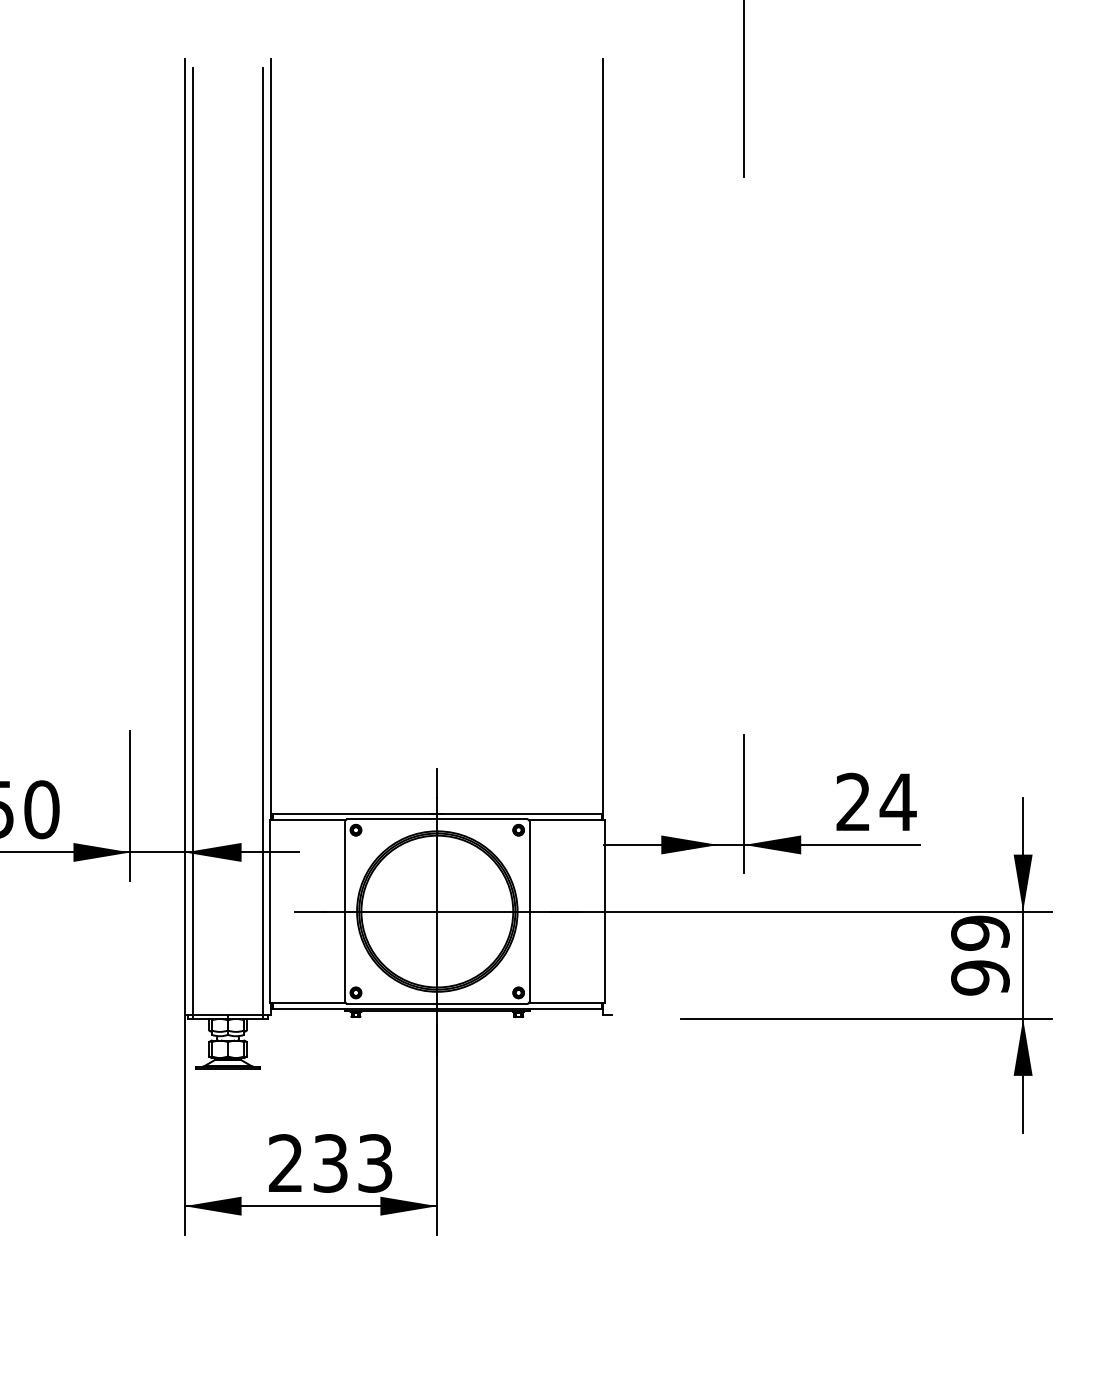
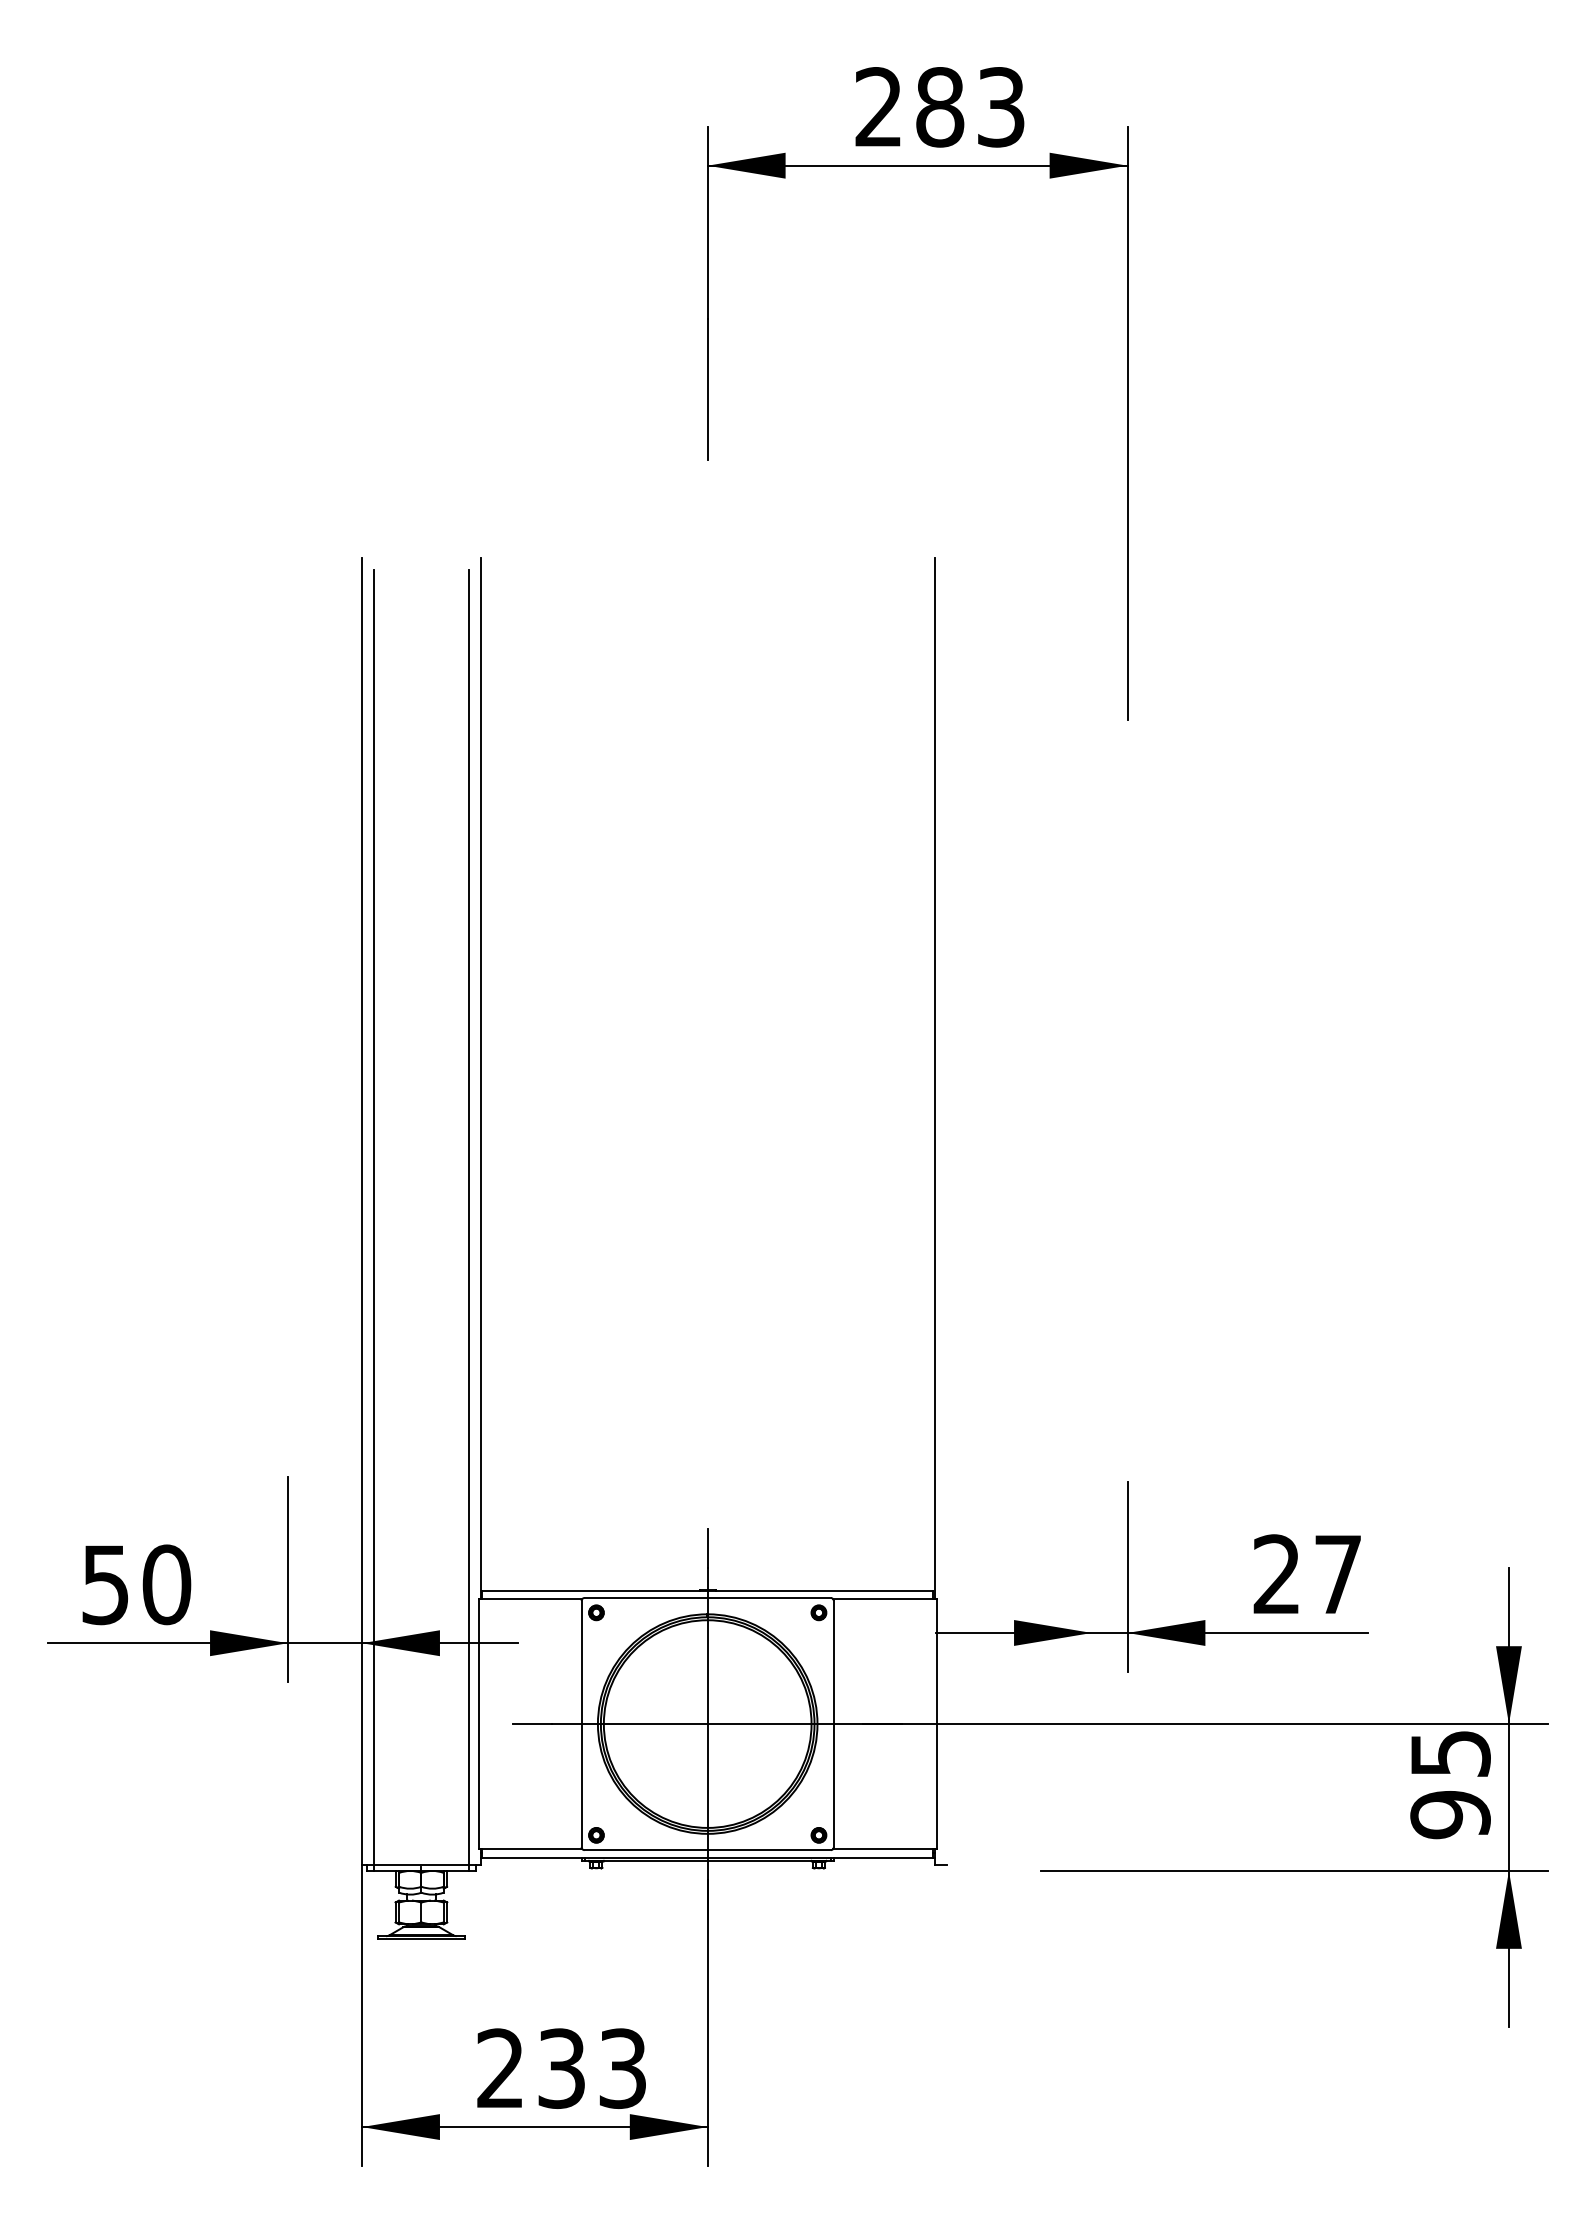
text: (897, 802) -> (1337, 1574), 24 -> 27
text: (980, 933) -> (1450, 1753), 99 -> 95

